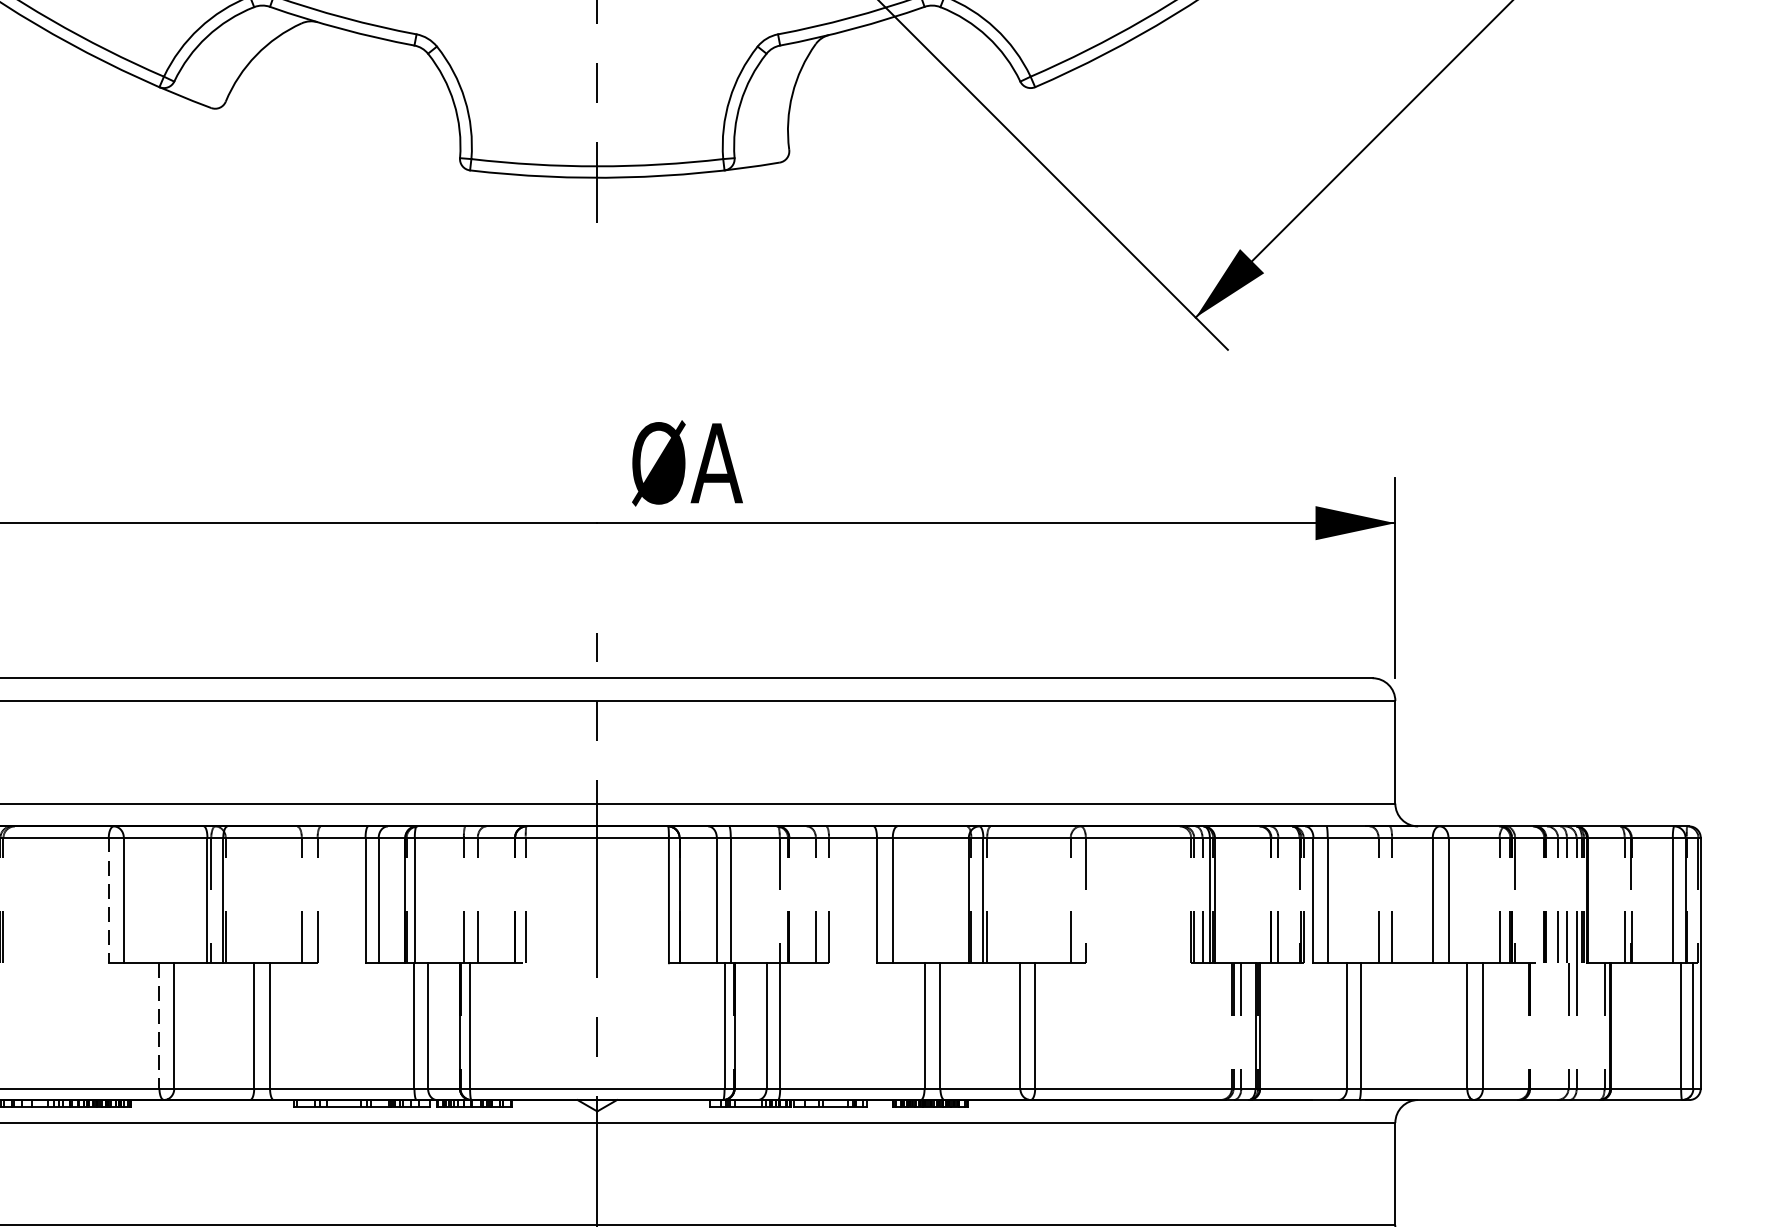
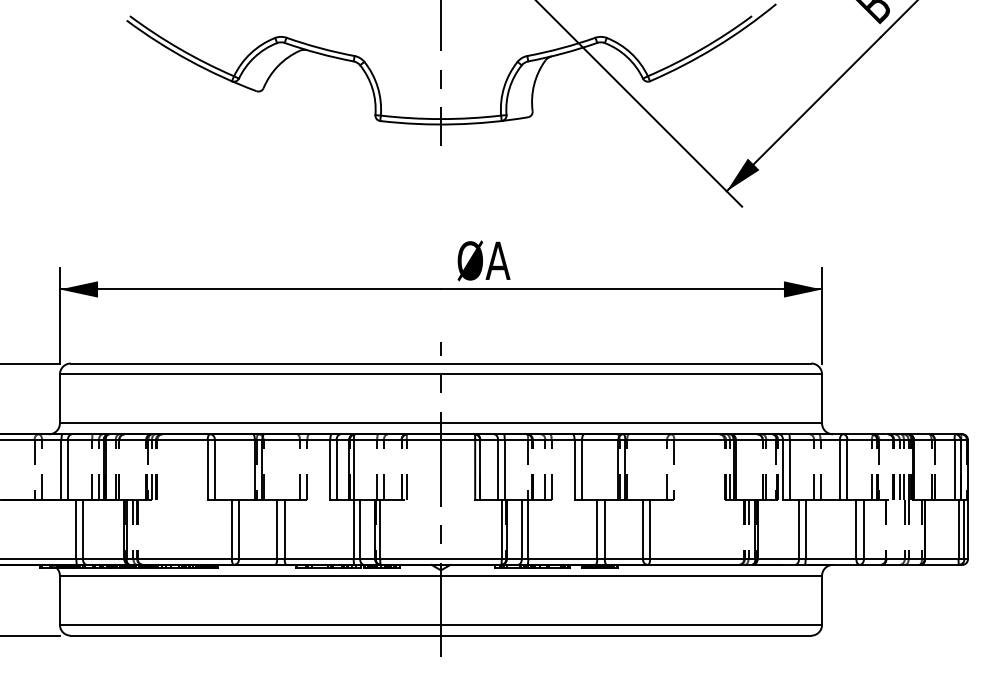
line: (108, 900) -> (207, 469), dashed -> solid
line: (158, 1025) -> (231, 529), dashed -> solid

